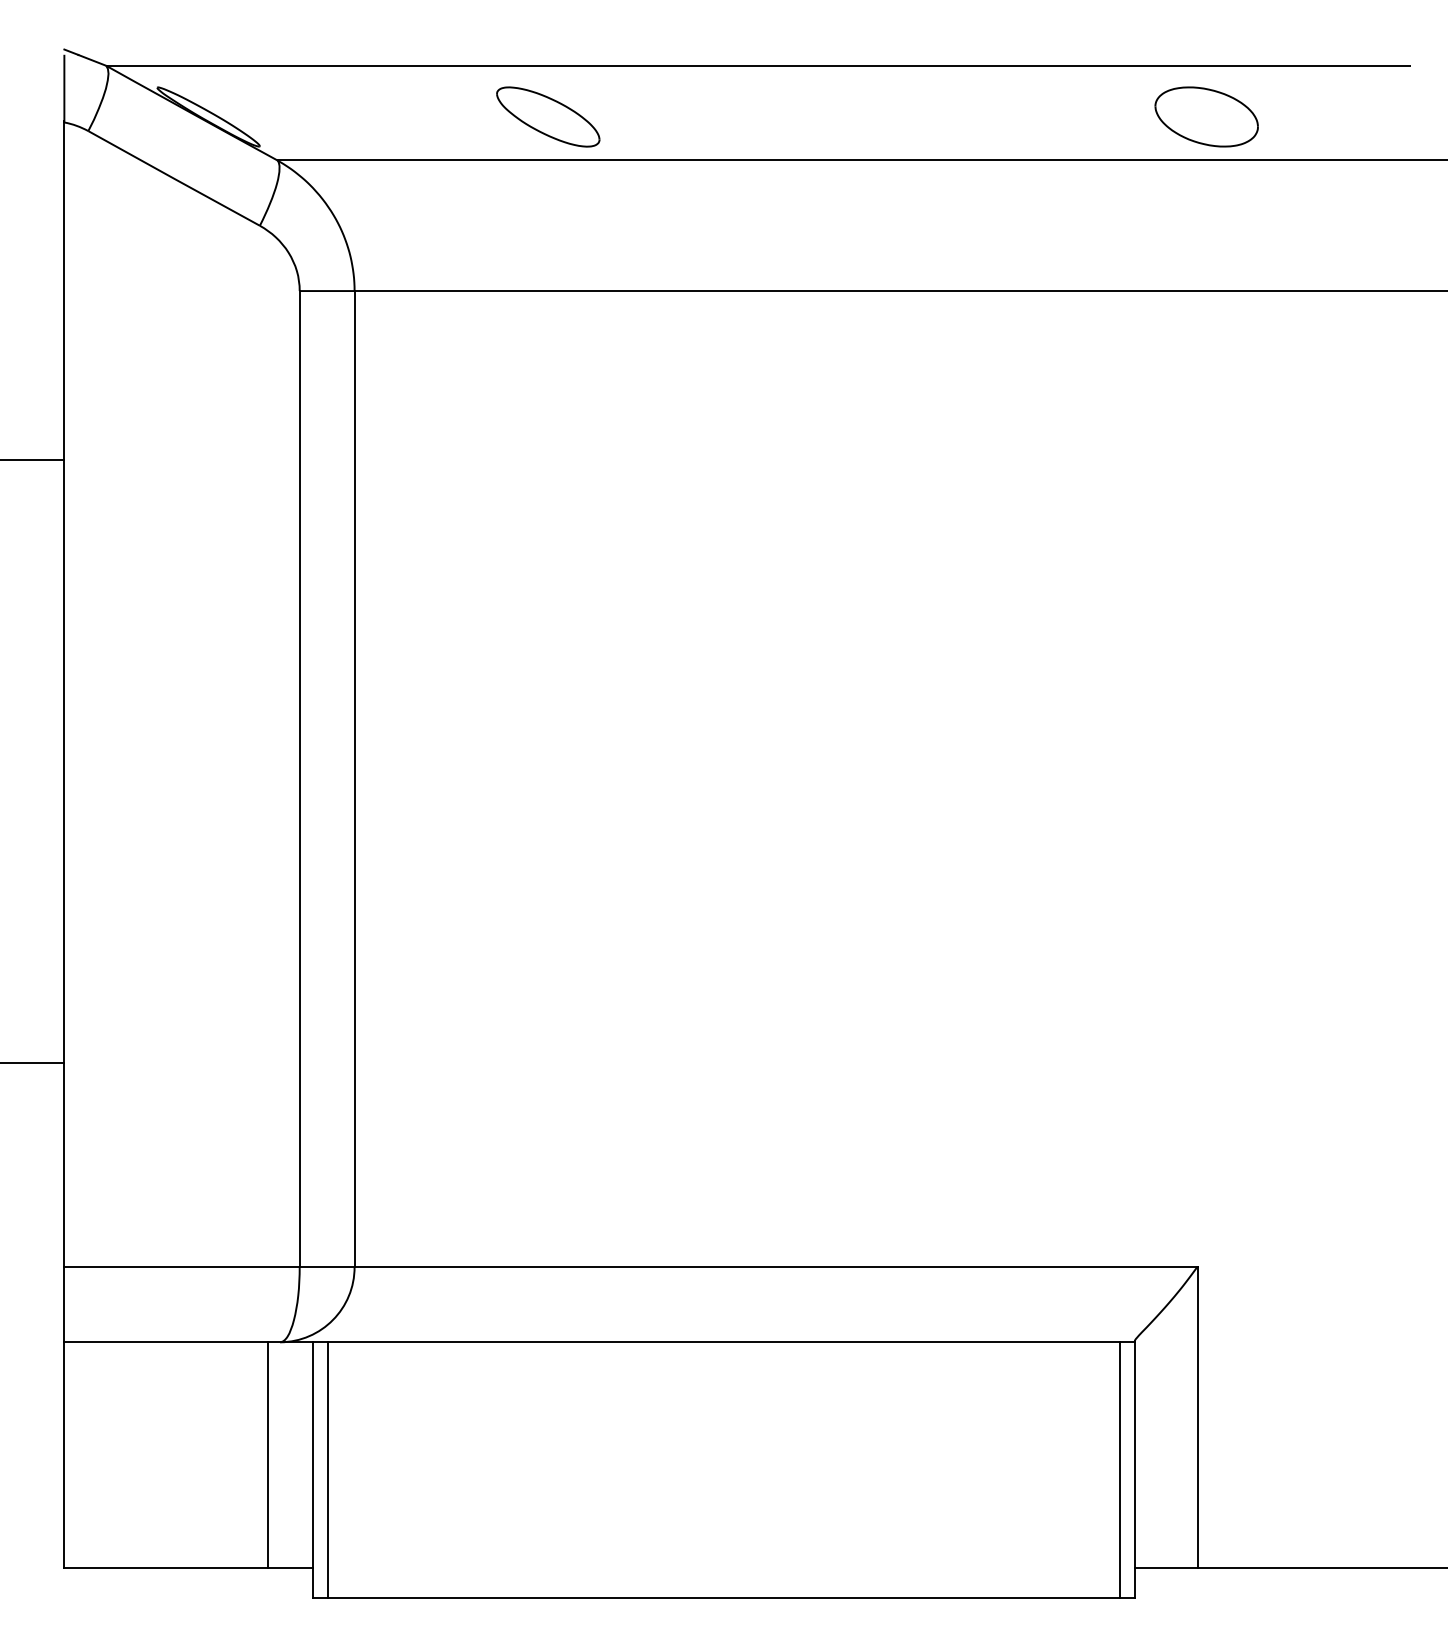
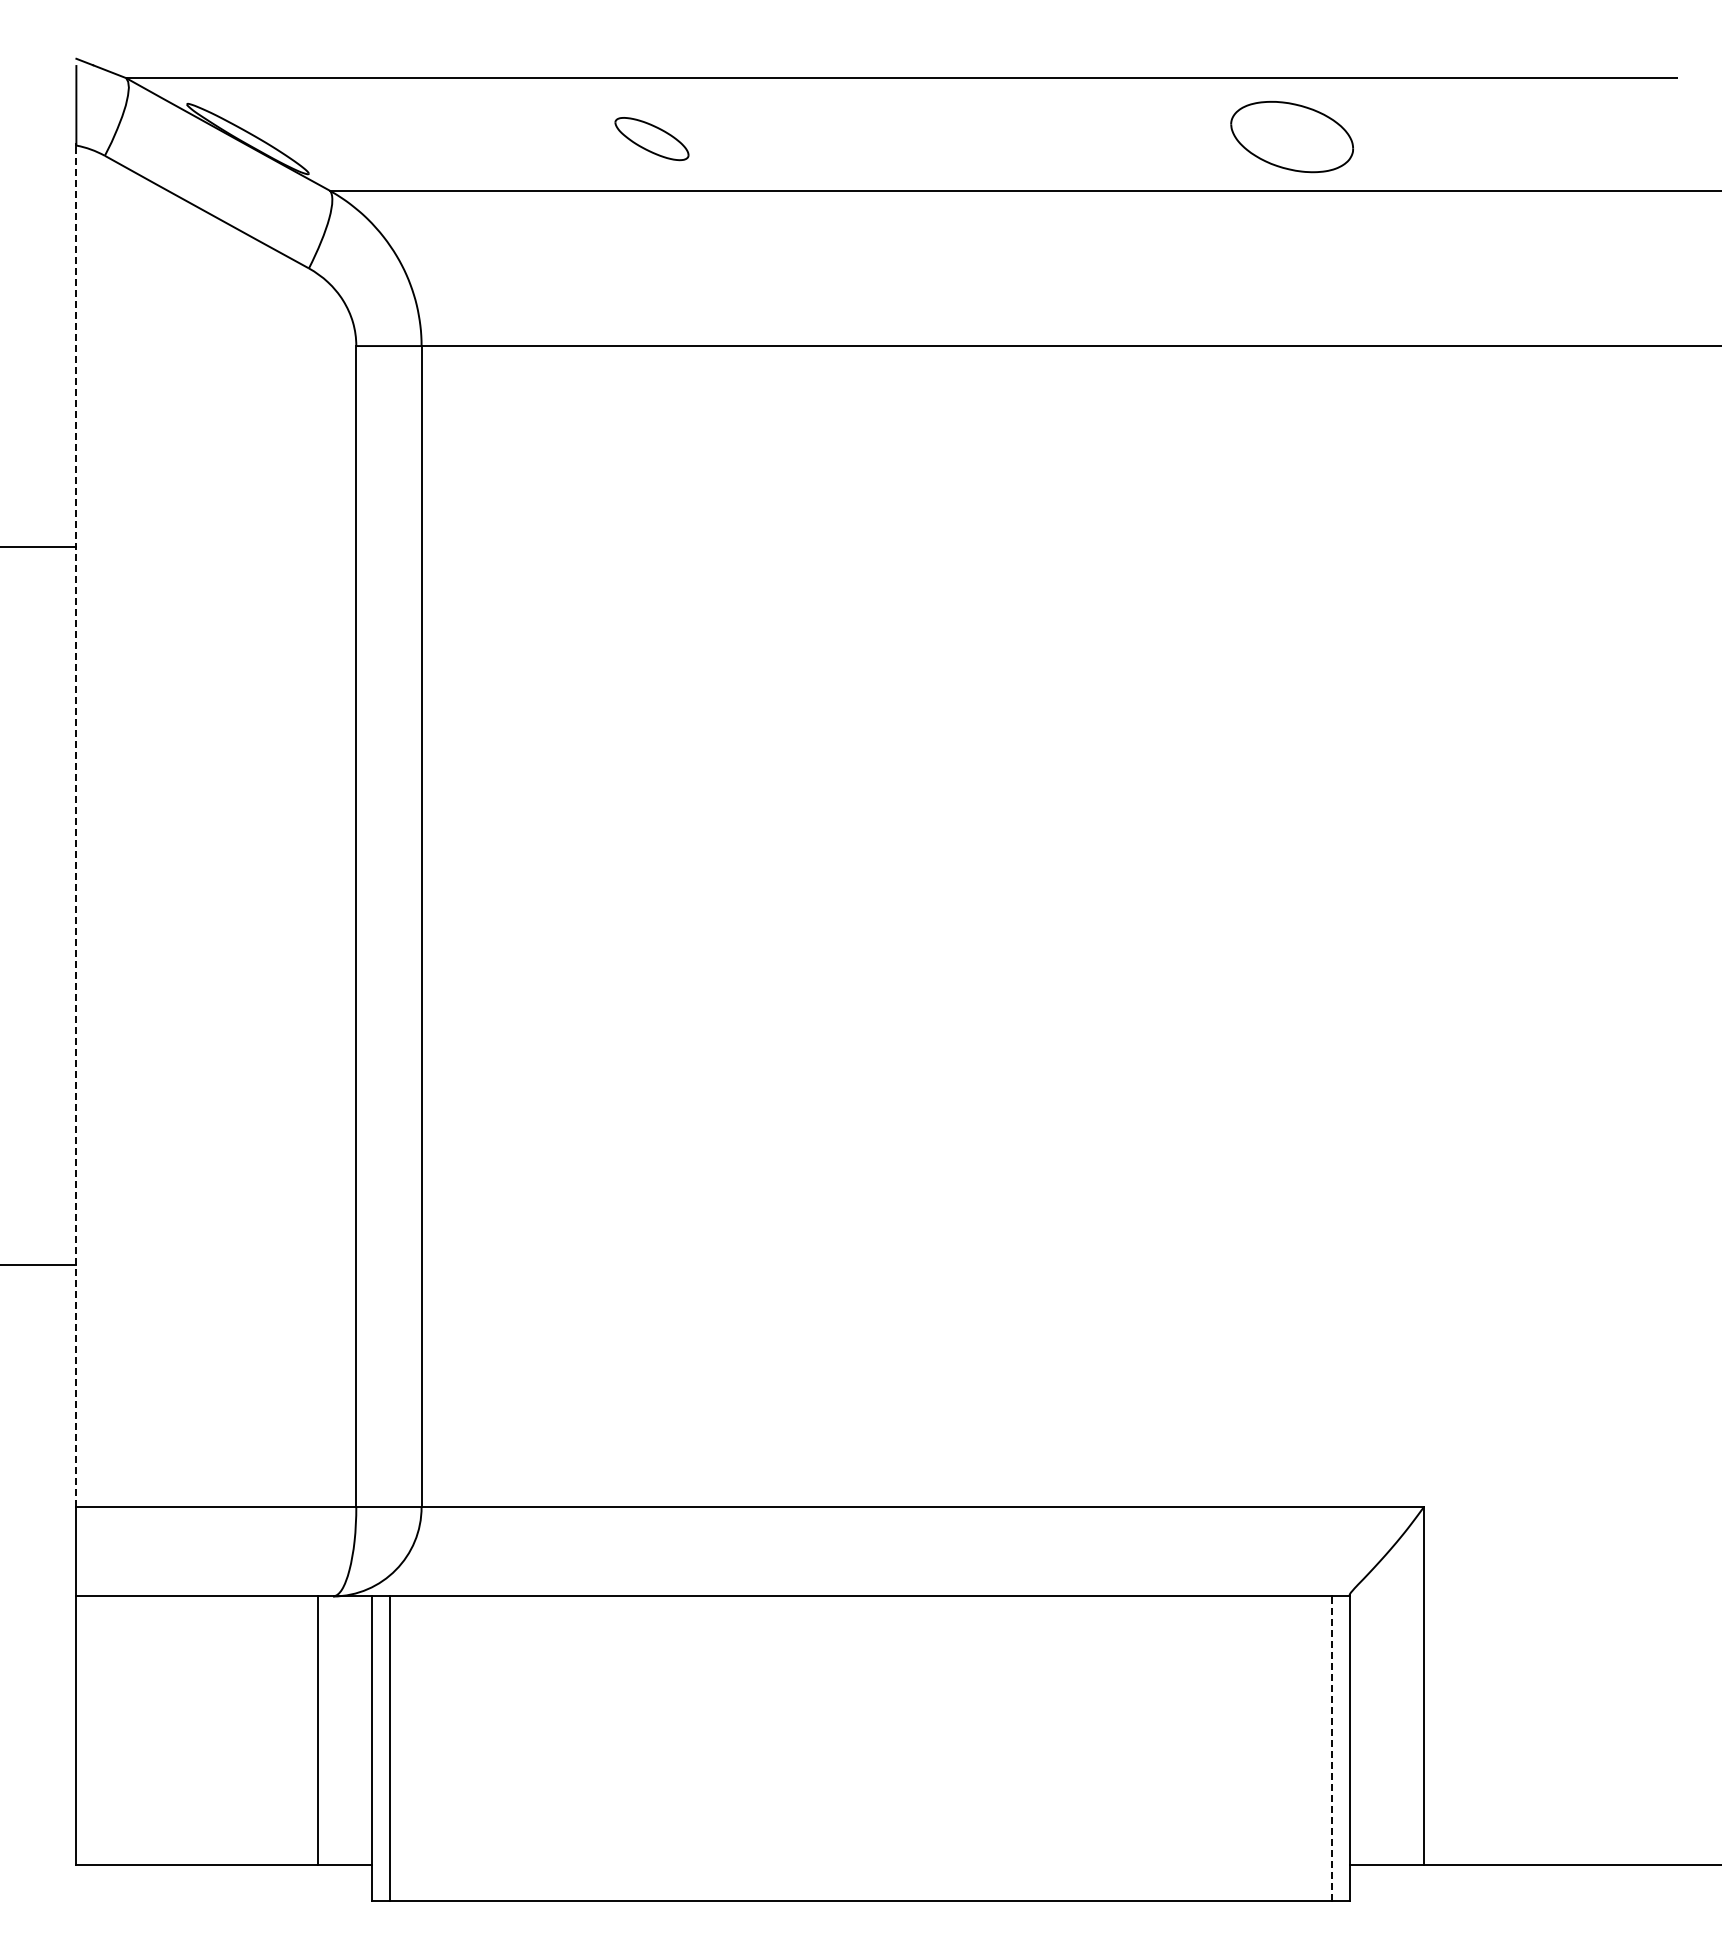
part: (547, 116) -> (651, 138), size x0.6
part: (1206, 117) -> (1291, 137), moved
line: (64, 694) -> (76, 826), solid -> dashed
line: (1119, 1470) -> (1331, 1748), solid -> dashed

